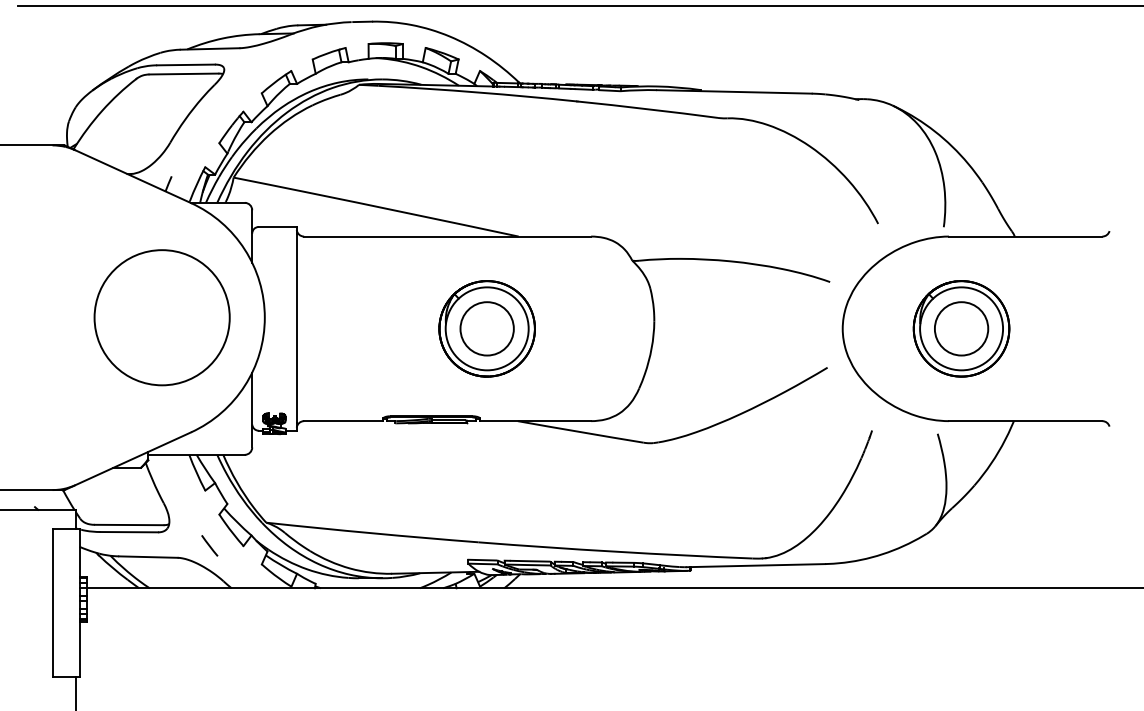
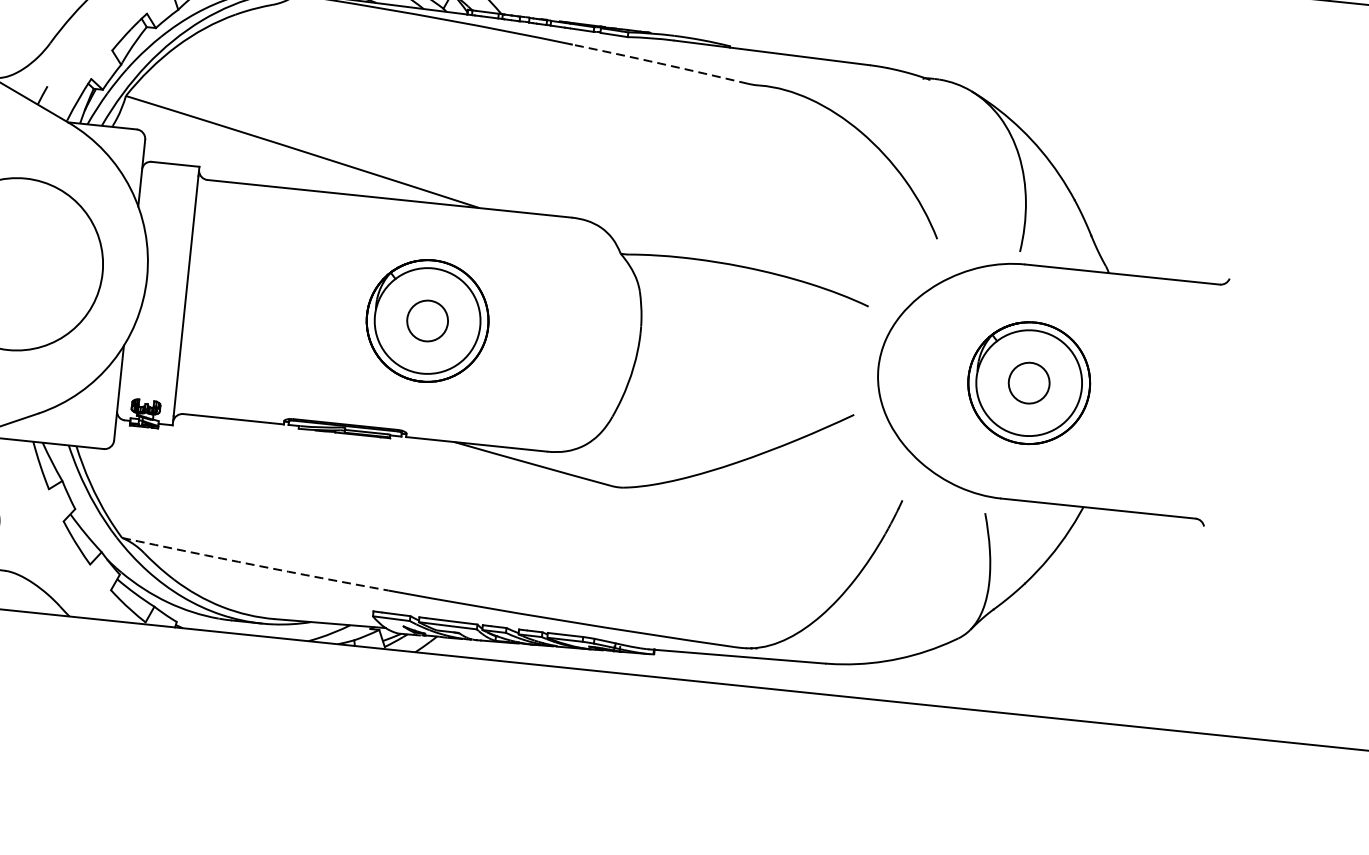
arc: (647, 109) -> (659, 63), solid -> dashed
circle: (486, 328) -> (426, 320), size x0.6
circle: (961, 328) -> (1029, 382), size x0.6
arc: (372, 533) -> (255, 565), solid -> dashed
line: (209, 545) -> (47, 559), removed

